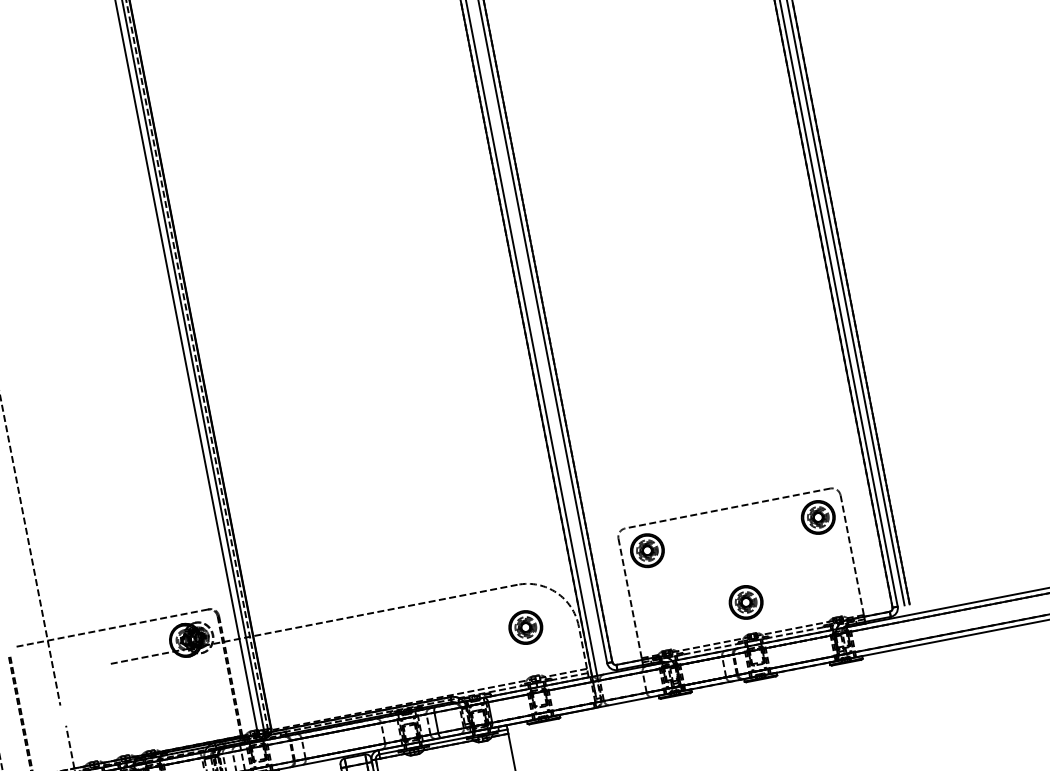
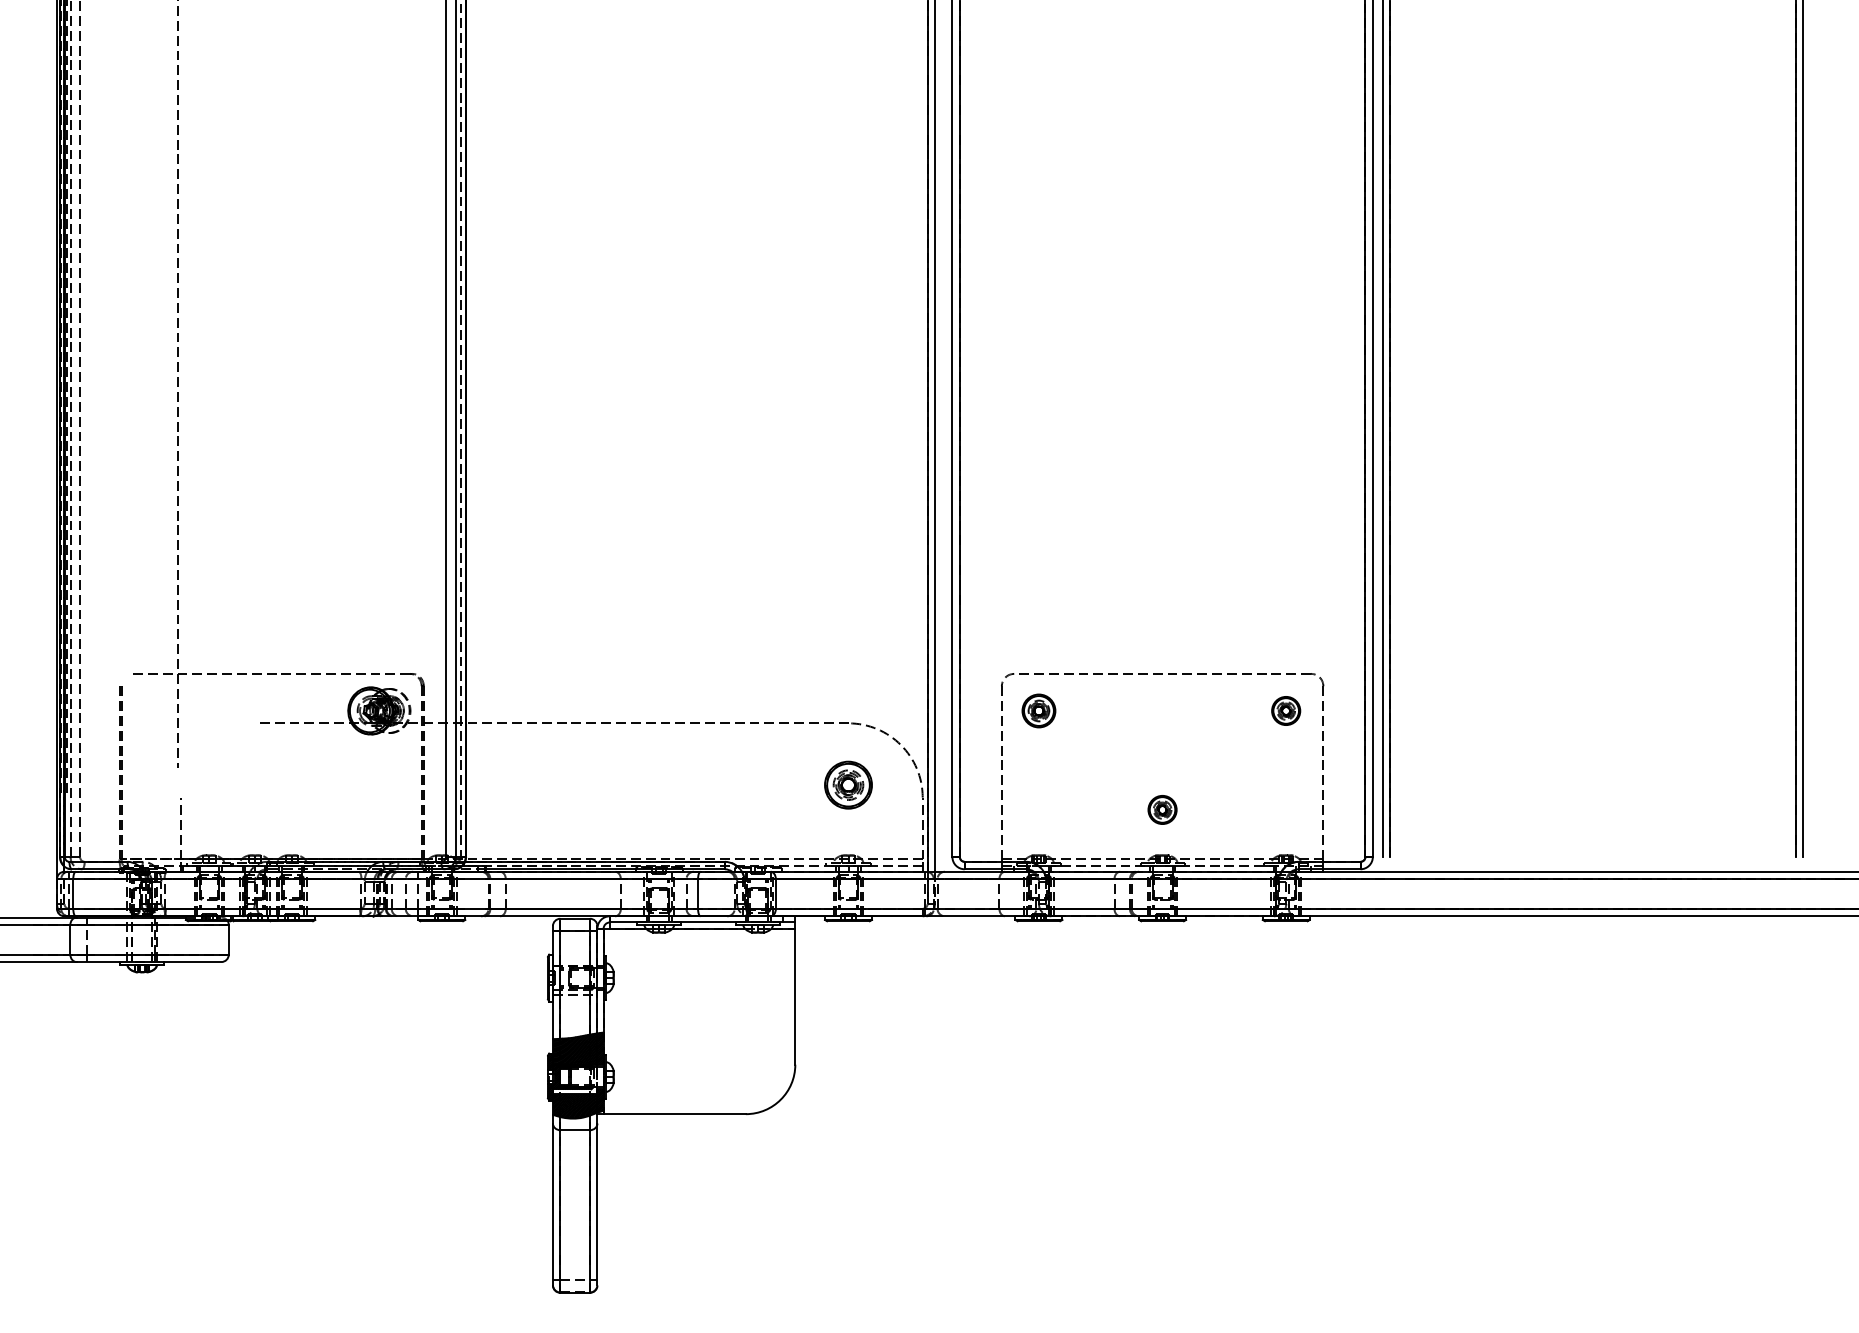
part: (817, 517) -> (1285, 710), size x0.6
part: (647, 550) -> (1038, 710), size x0.7
part: (746, 602) -> (1162, 809), size x0.6

